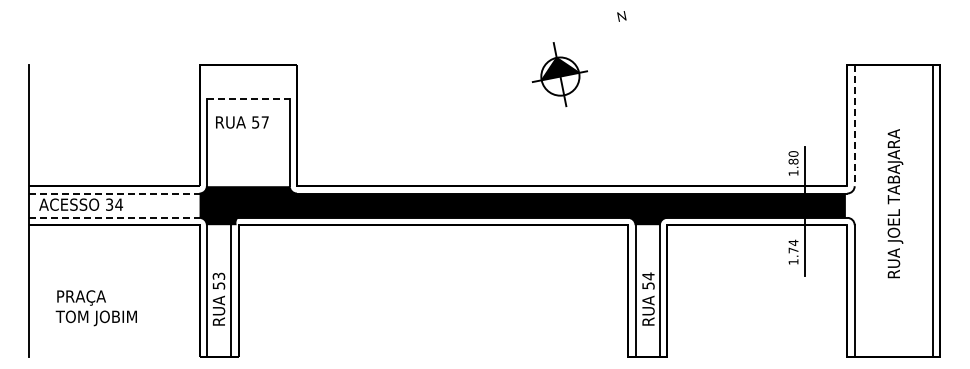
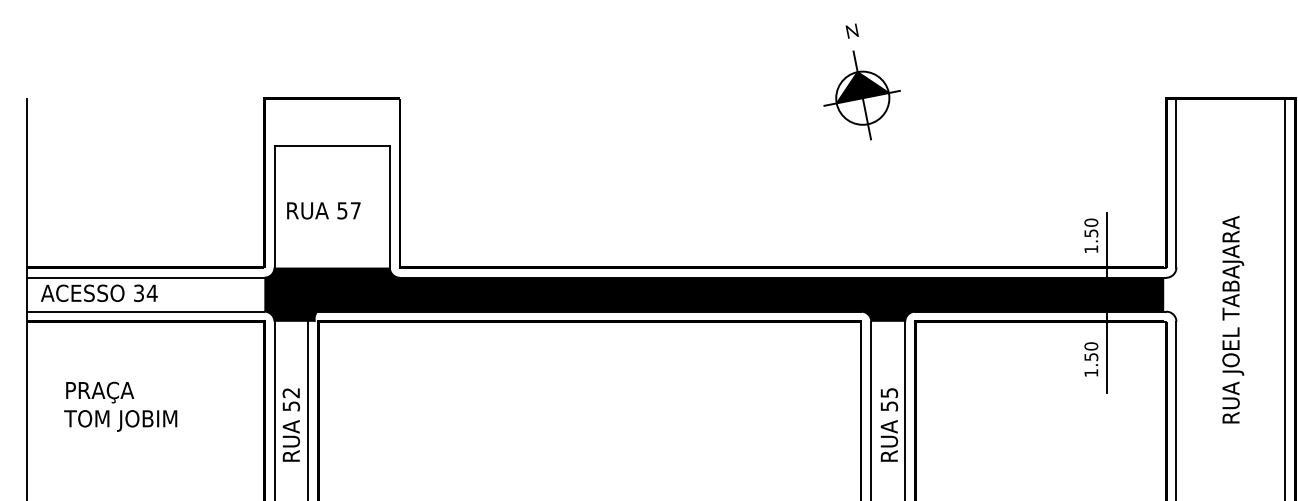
part: (559, 74) -> (861, 95), moved
line: (248, 98) -> (332, 145), dashed -> solid
text: (242, 122) -> (324, 210), moved
line: (854, 125) -> (1176, 183), dashed -> solid
text: (793, 161) -> (1091, 233), 1.80 -> 1.50
line: (114, 193) -> (145, 277), dashed -> solid
text: (895, 203) -> (1233, 319), moved
line: (114, 217) -> (145, 311), dashed -> solid
text: (793, 246) -> (1091, 351), 1.74 -> 1.50
text: (219, 275) -> (292, 391), 53 -> 52
text: (648, 276) -> (889, 393), 54 -> 55
text: (95, 308) -> (119, 407), moved

